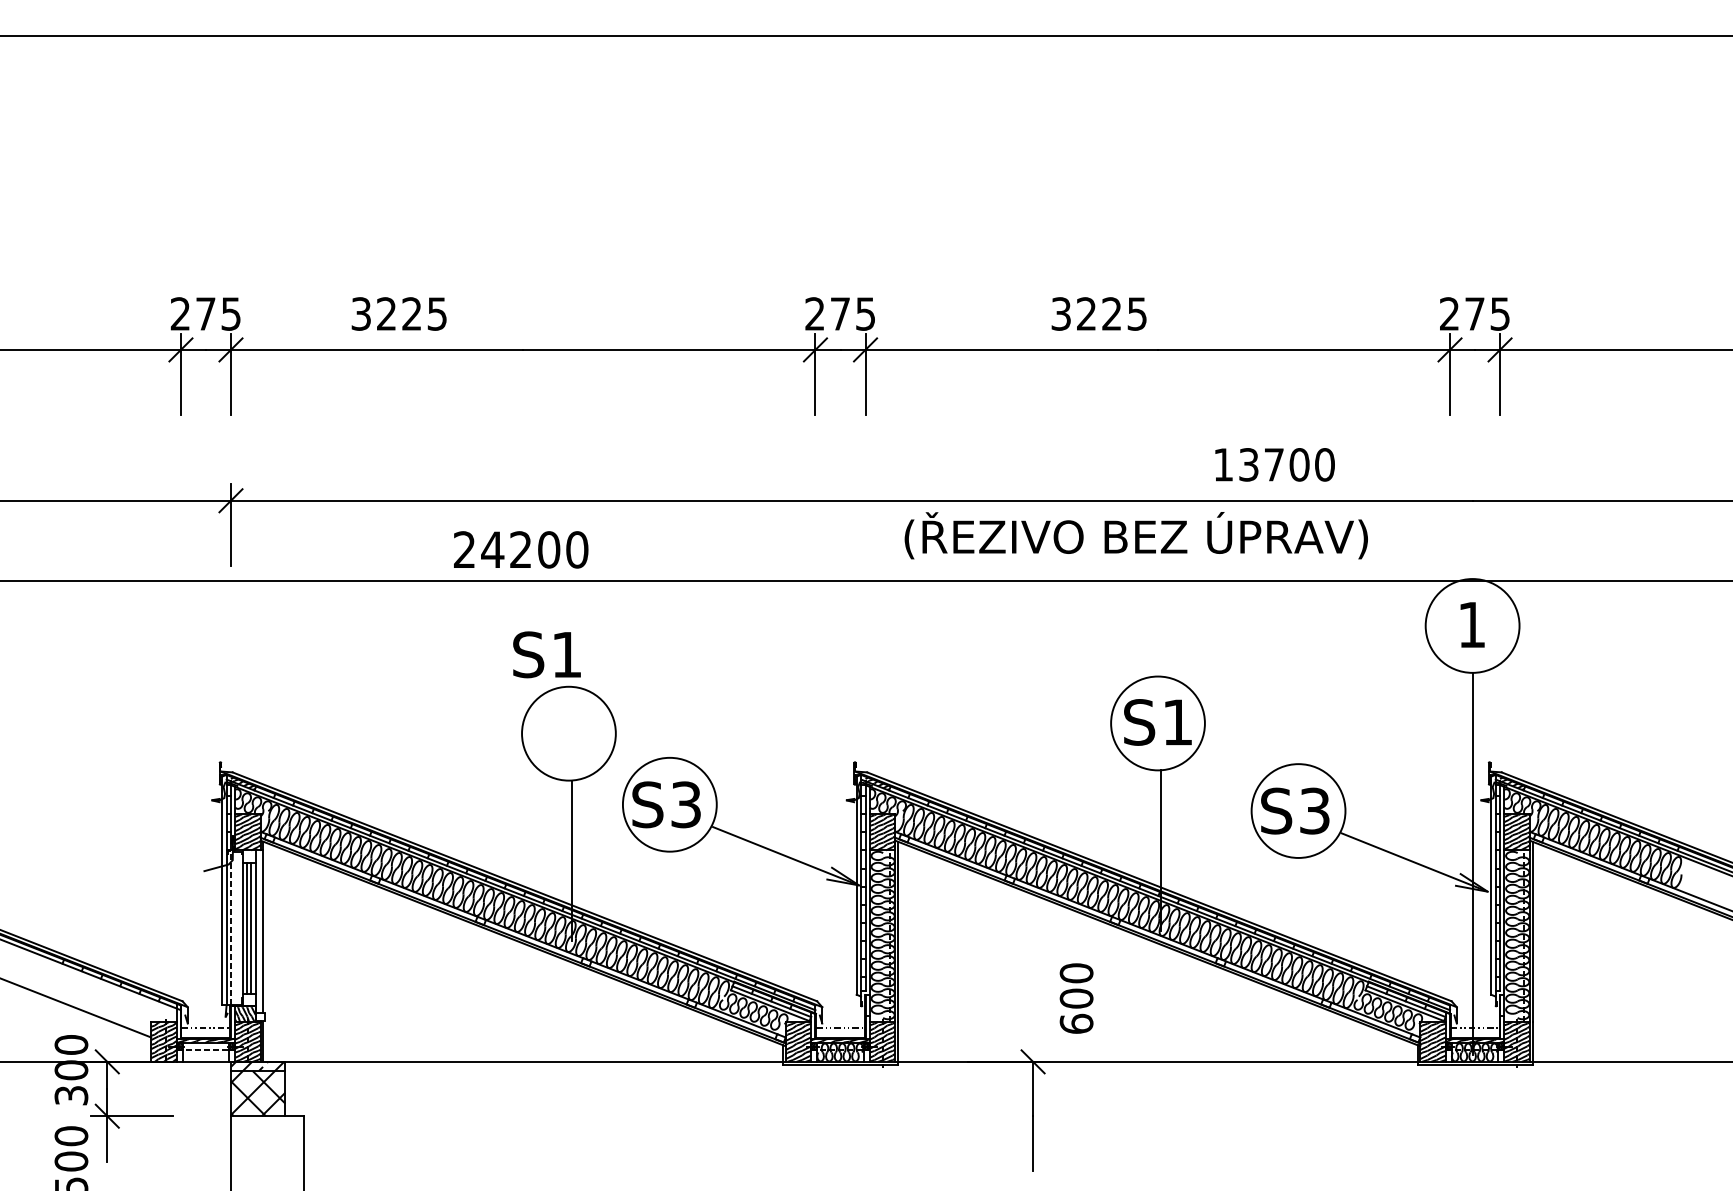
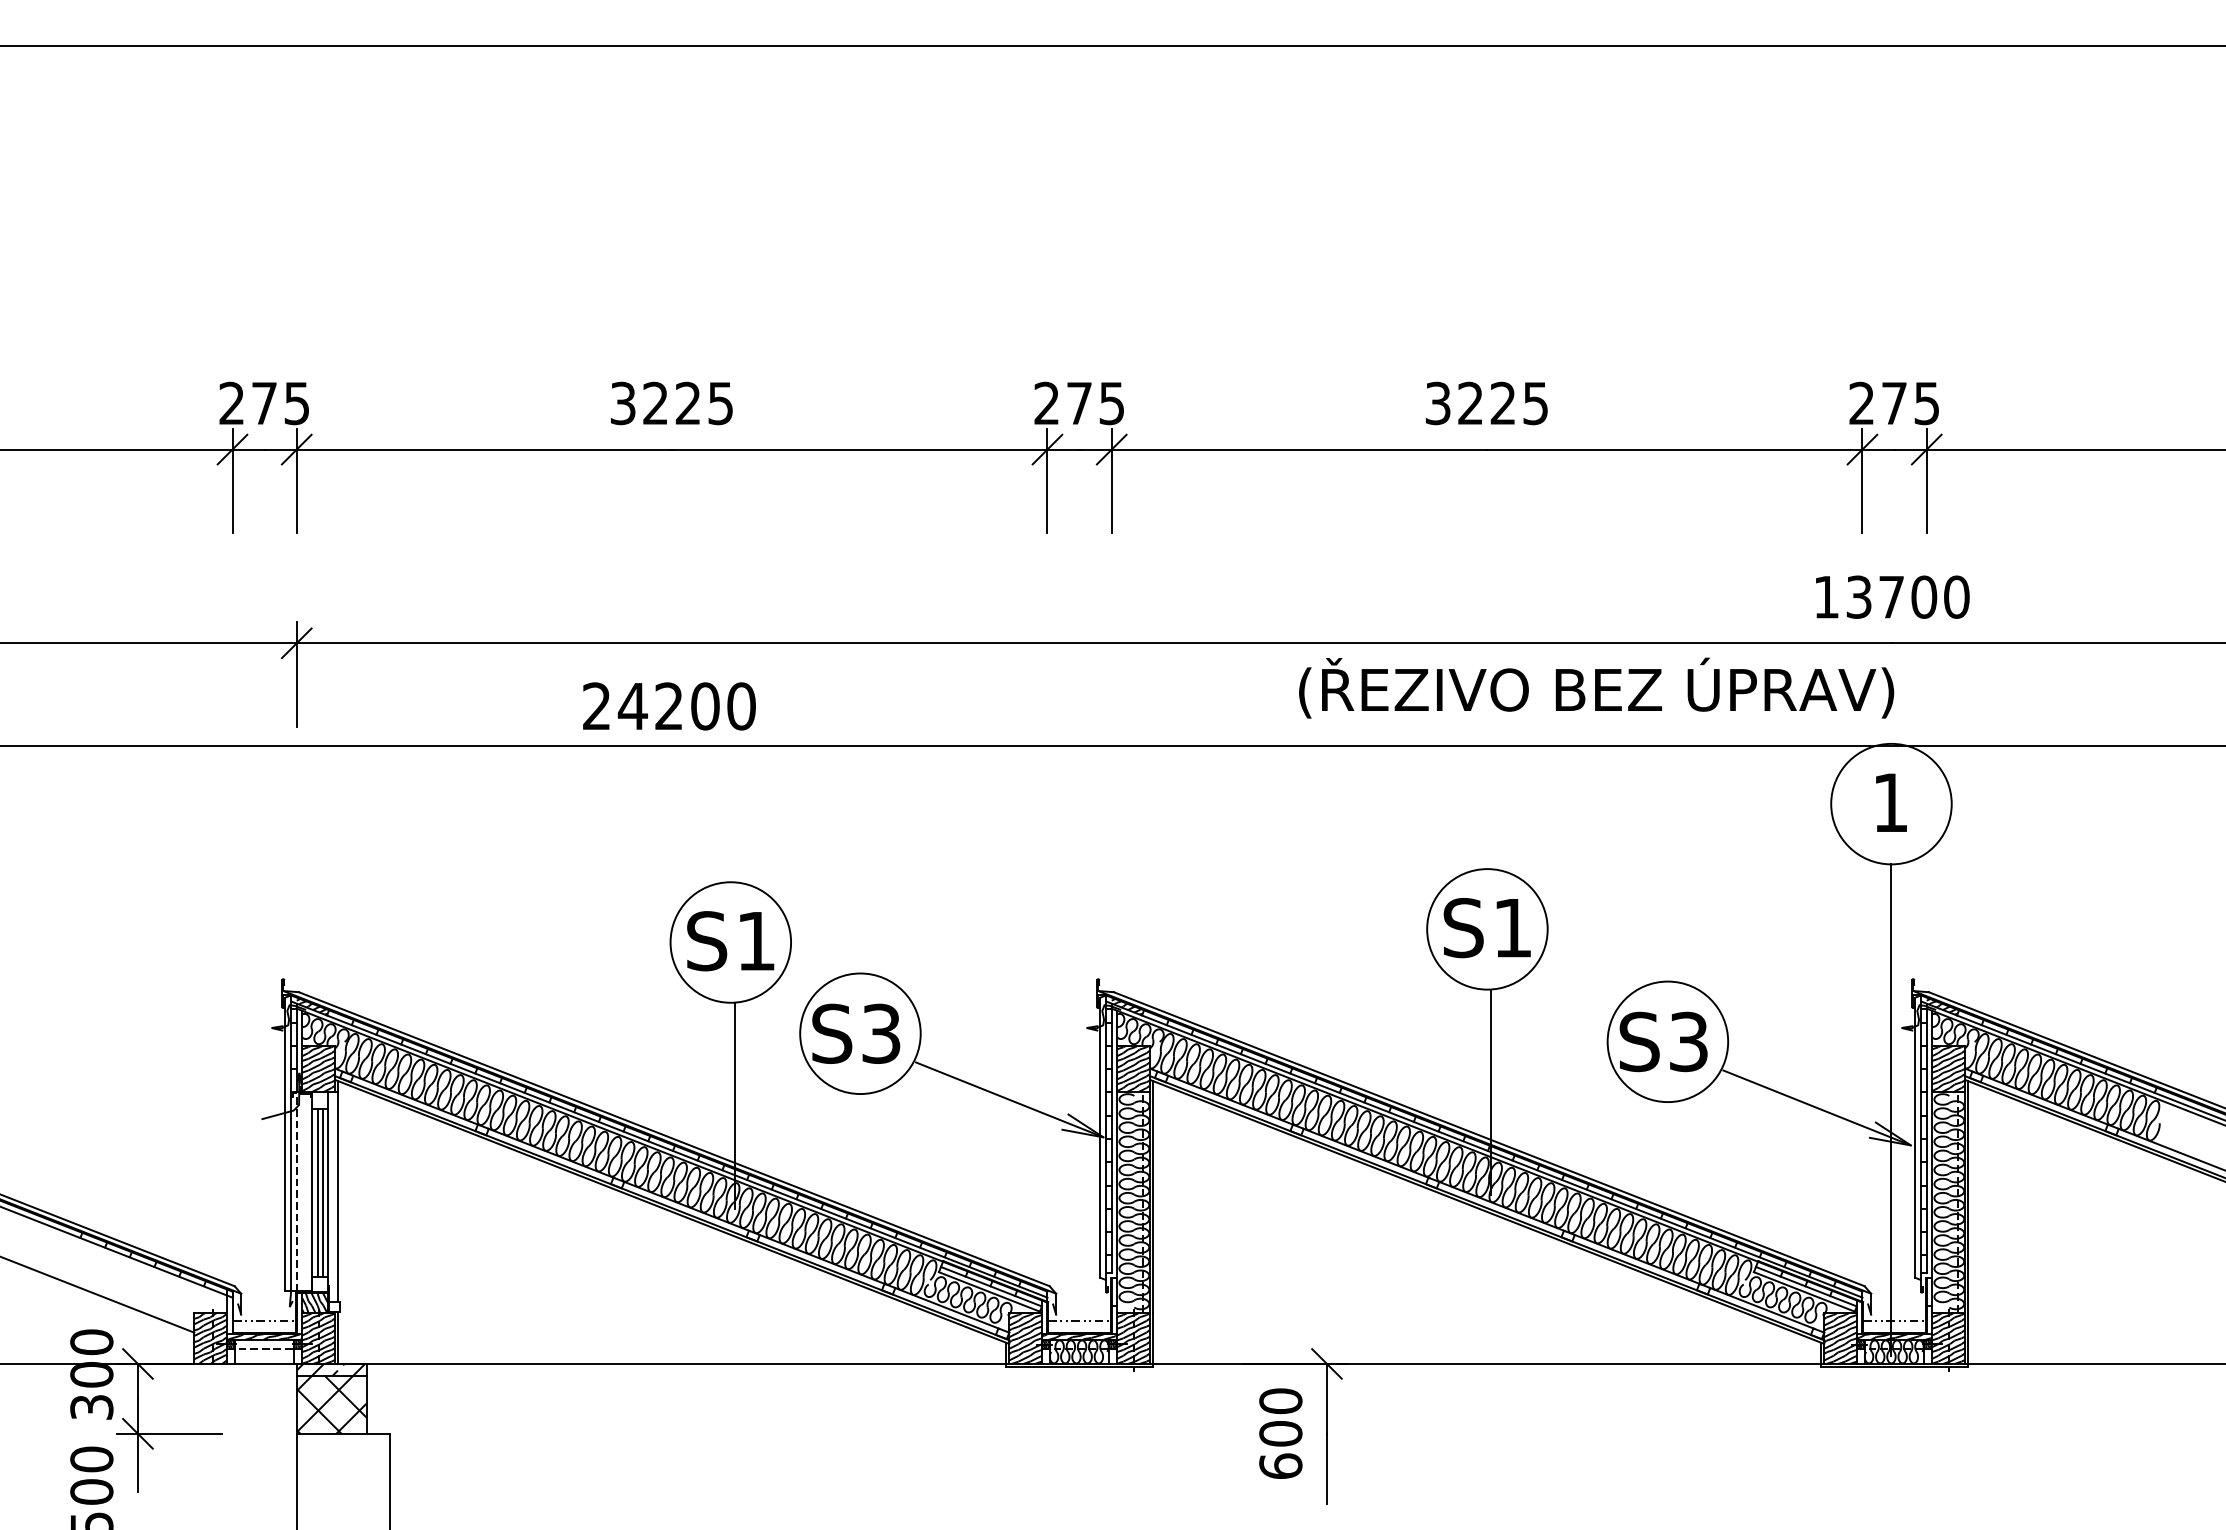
text: (398, 314) -> (671, 403), moved
text: (1098, 314) -> (1486, 403), moved
text: (1274, 464) -> (1892, 596), moved
text: (1136, 535) -> (1596, 687), moved
text: (546, 655) -> (730, 941), moved
text: (1076, 998) -> (1280, 1433), moved

